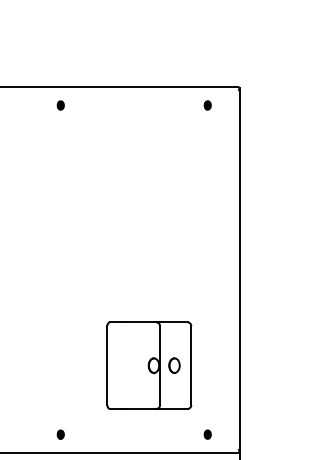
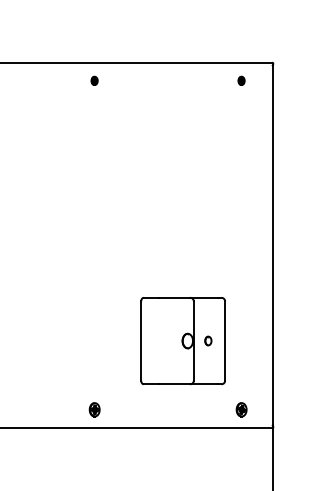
part: (174, 365) -> (208, 340), size x0.6
part: (60, 435) -> (94, 410), size x1.6
part: (207, 435) -> (241, 410), size x1.6

